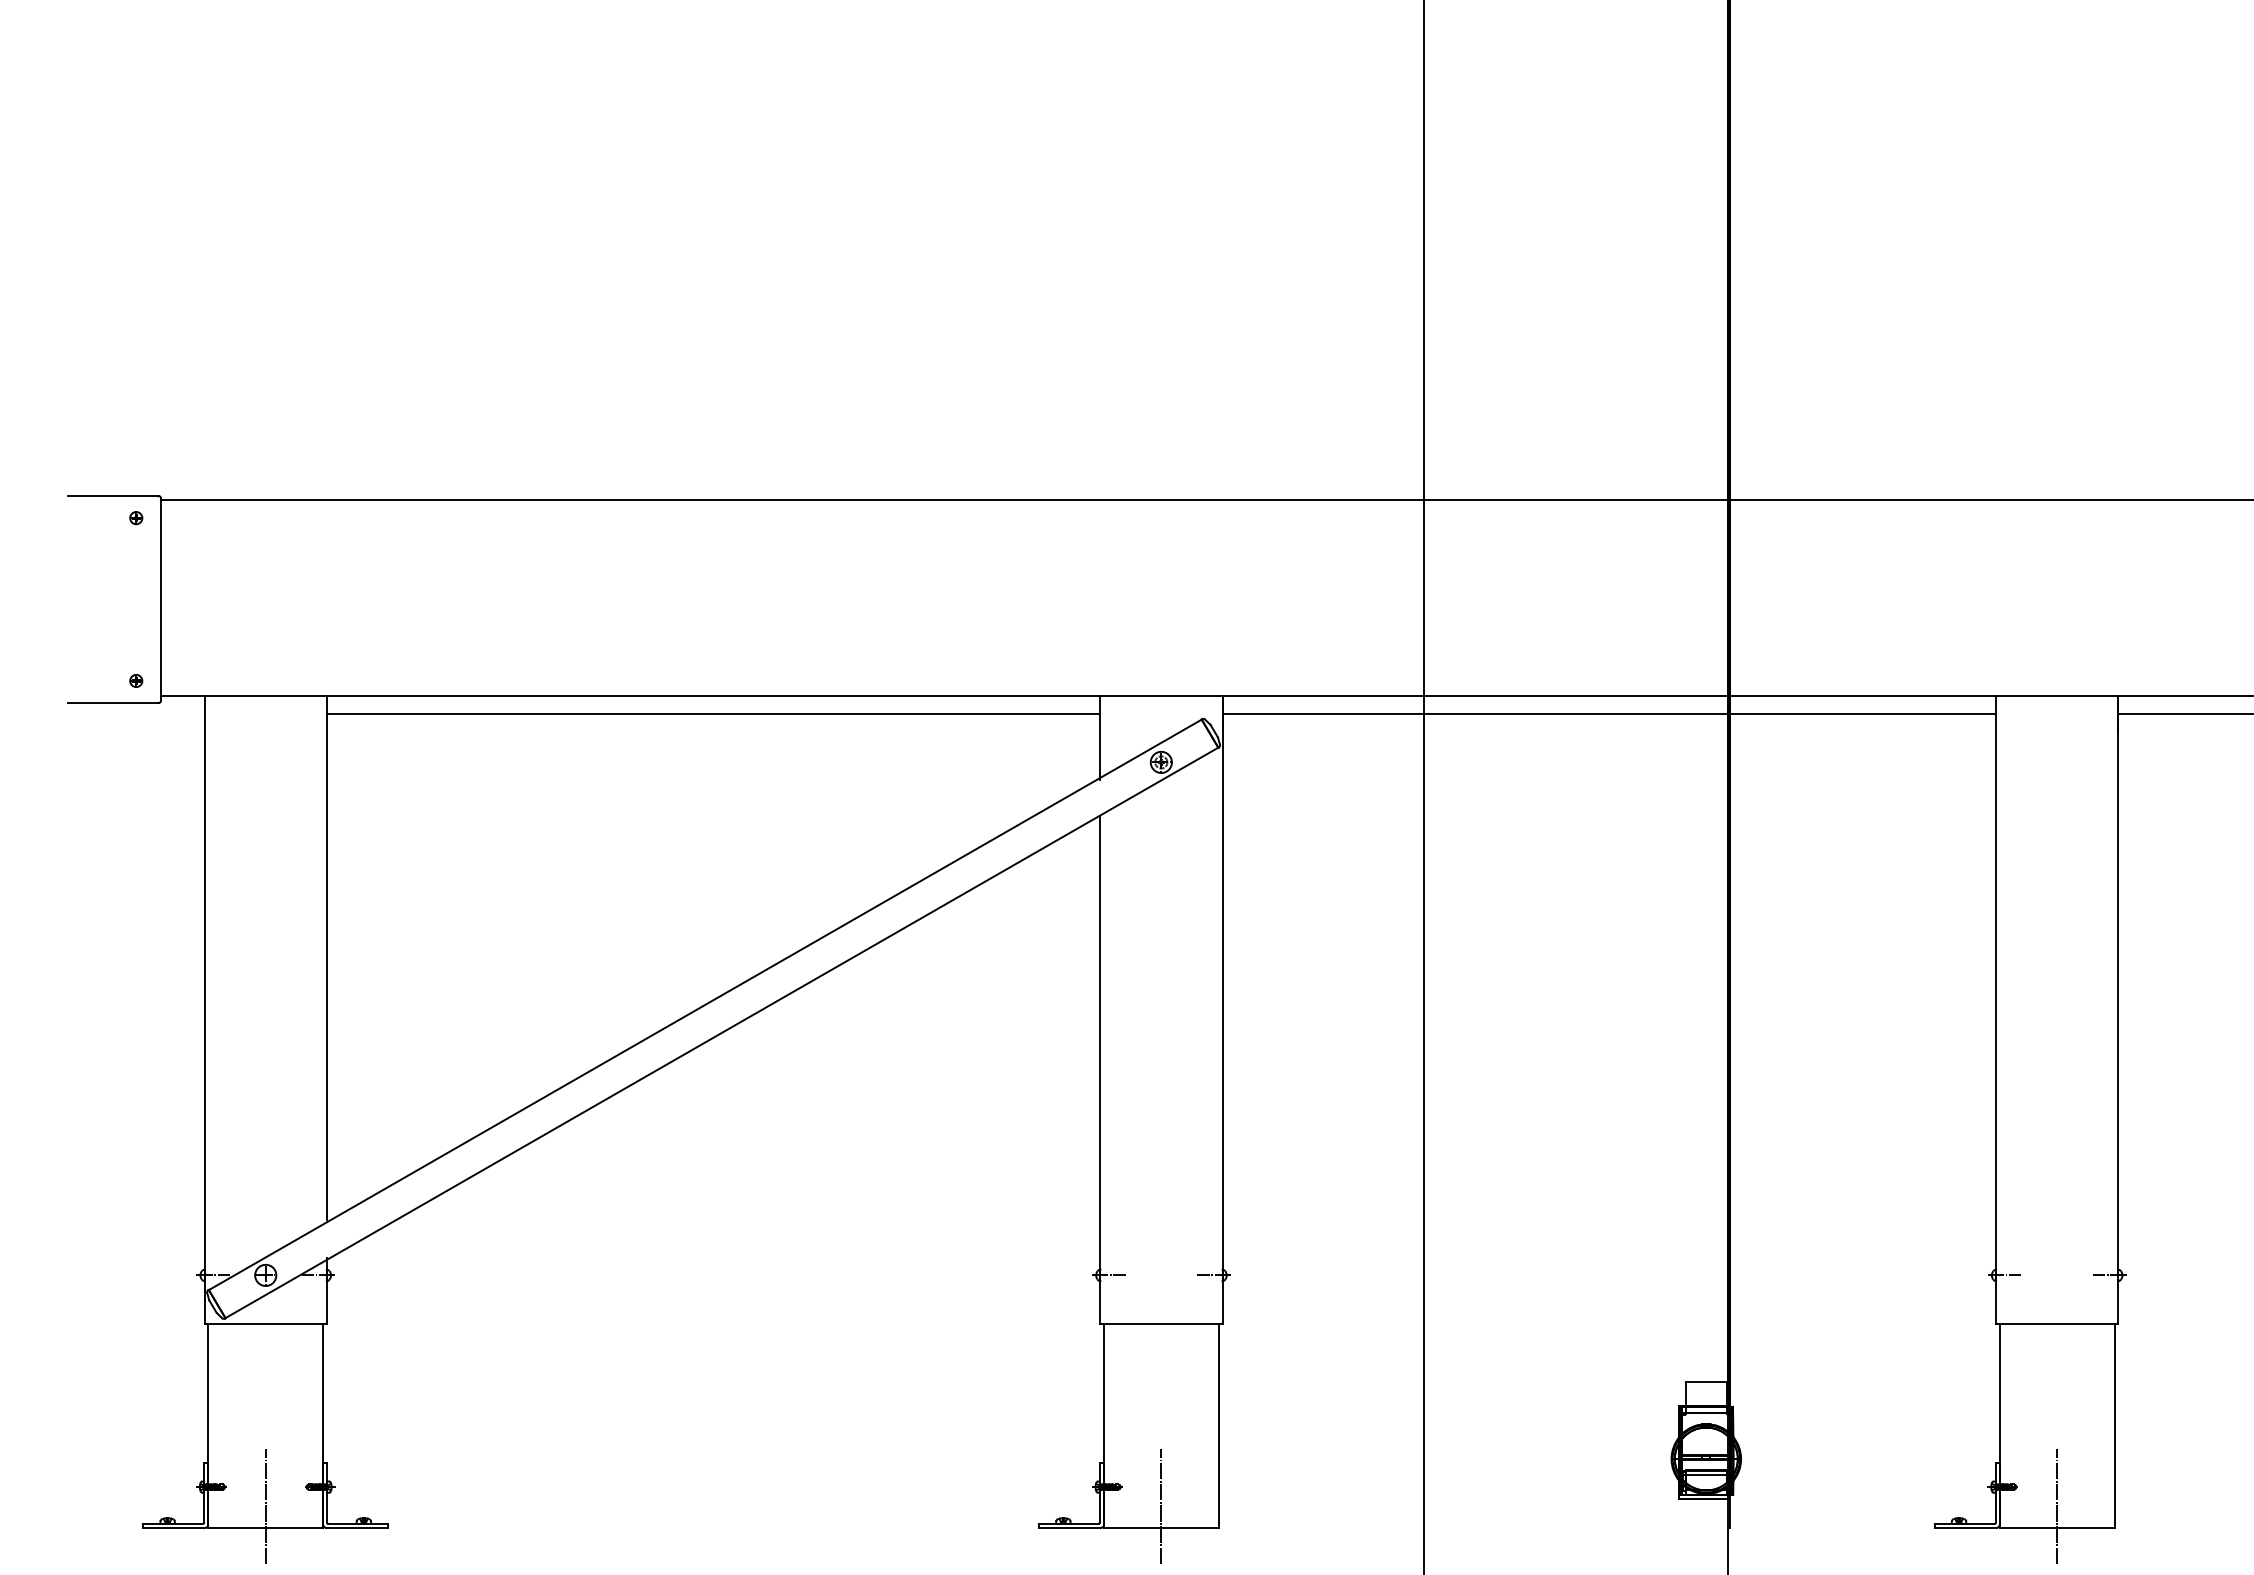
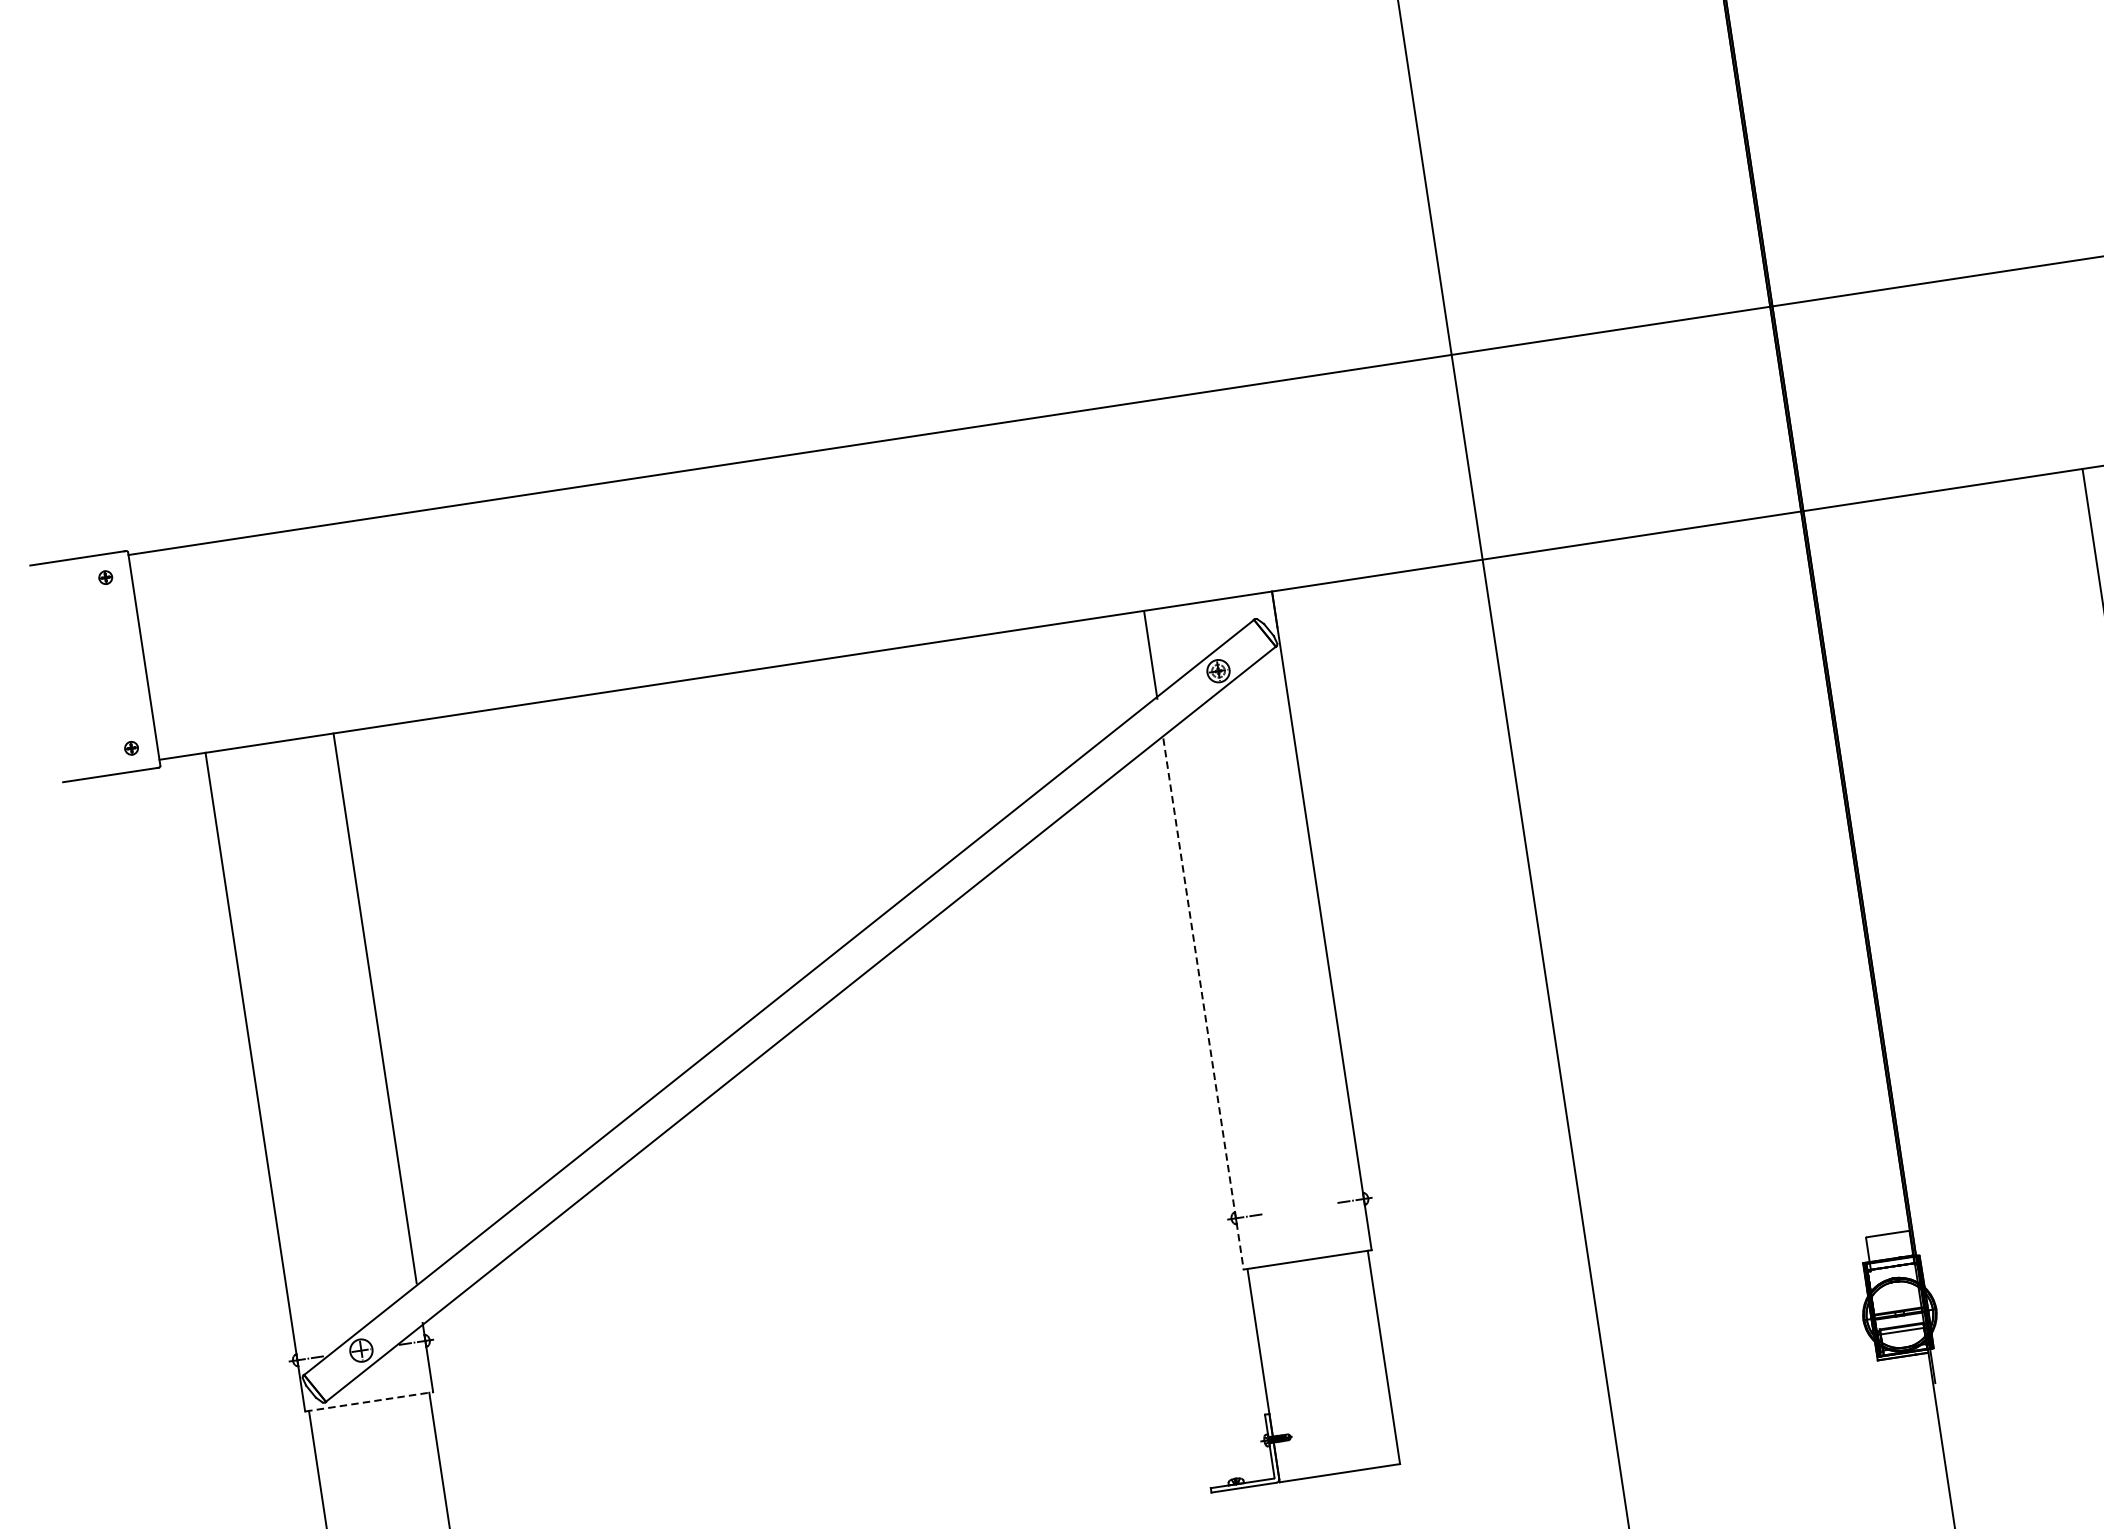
line: (713, 713) -> (741, 690), removed
line: (1609, 713) -> (1680, 548), removed
line: (1100, 1071) -> (1203, 1004), solid -> dashed
line: (266, 1324) -> (369, 1401), solid -> dashed
line: (1161, 1505) -> (1336, 1449), removed

